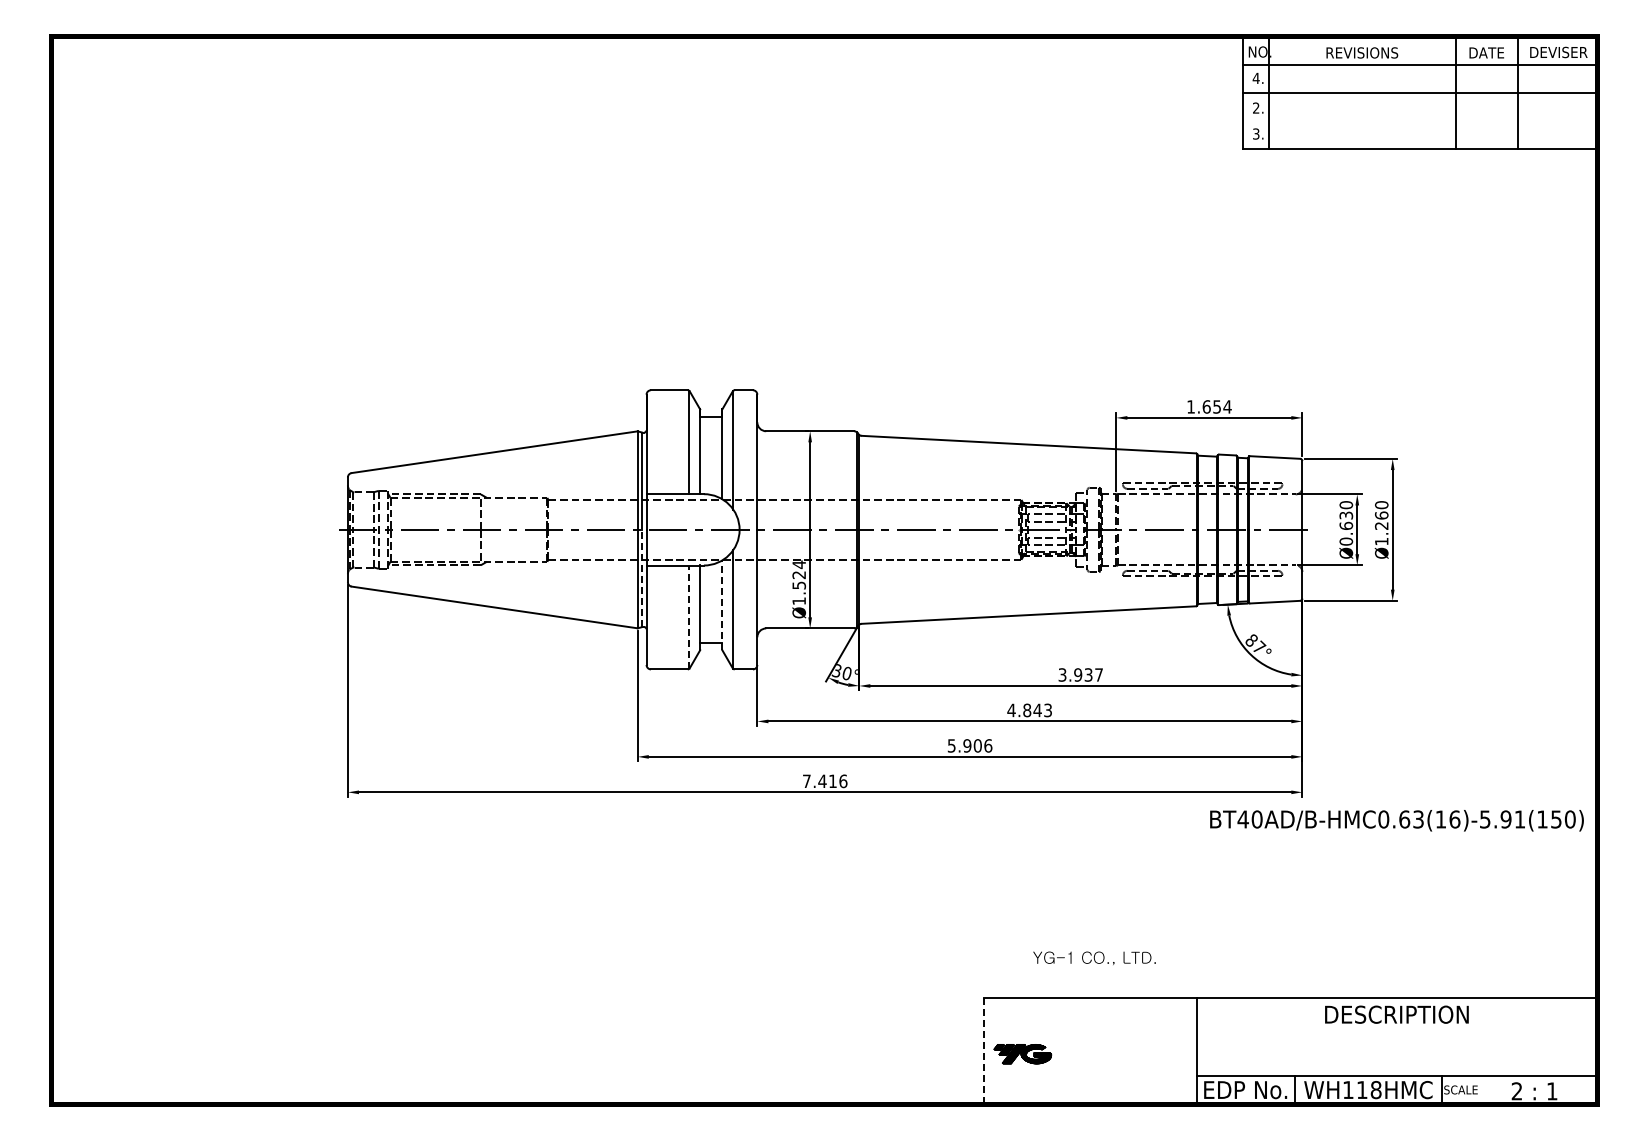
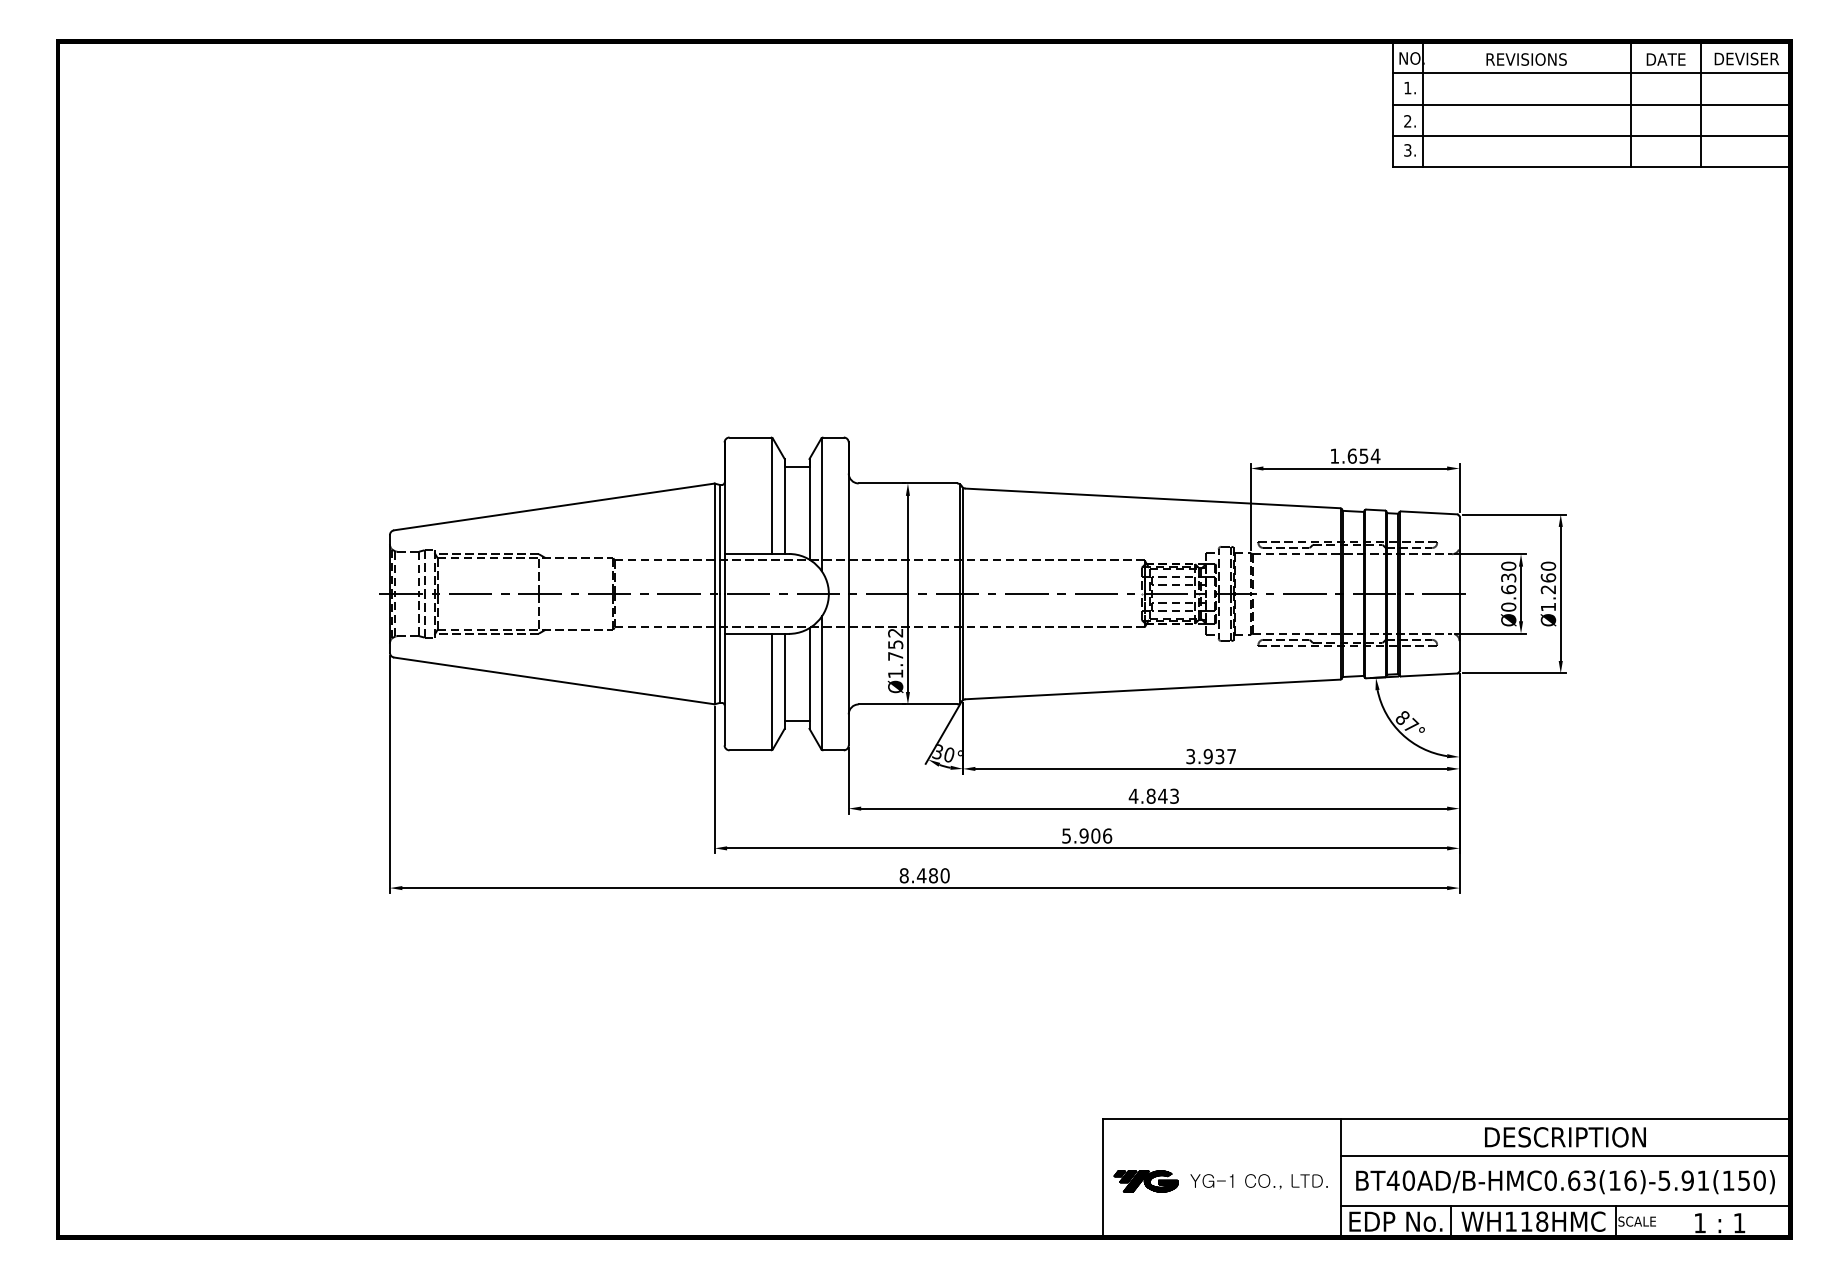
text: (1255, 77) -> (1406, 87), 4. -> 1.
line: (1419, 121) -> (1590, 136), added
text: (799, 574) -> (895, 643), Ø1.524 -> Ø1.752
line: (642, 578) -> (720, 648), dashed -> solid
line: (722, 605) -> (809, 678), dashed -> solid
line: (689, 617) -> (772, 692), dashed -> solid
text: (824, 781) -> (924, 875), 7.416 -> 8.480
text: (1396, 820) -> (1564, 1181), moved
text: (1094, 957) -> (1259, 1180), moved
line: (1396, 1031) -> (1564, 1156), added
line: (984, 1051) -> (1103, 1178), dashed -> solid
text: (1516, 1091) -> (1699, 1223), 2 -> 1

